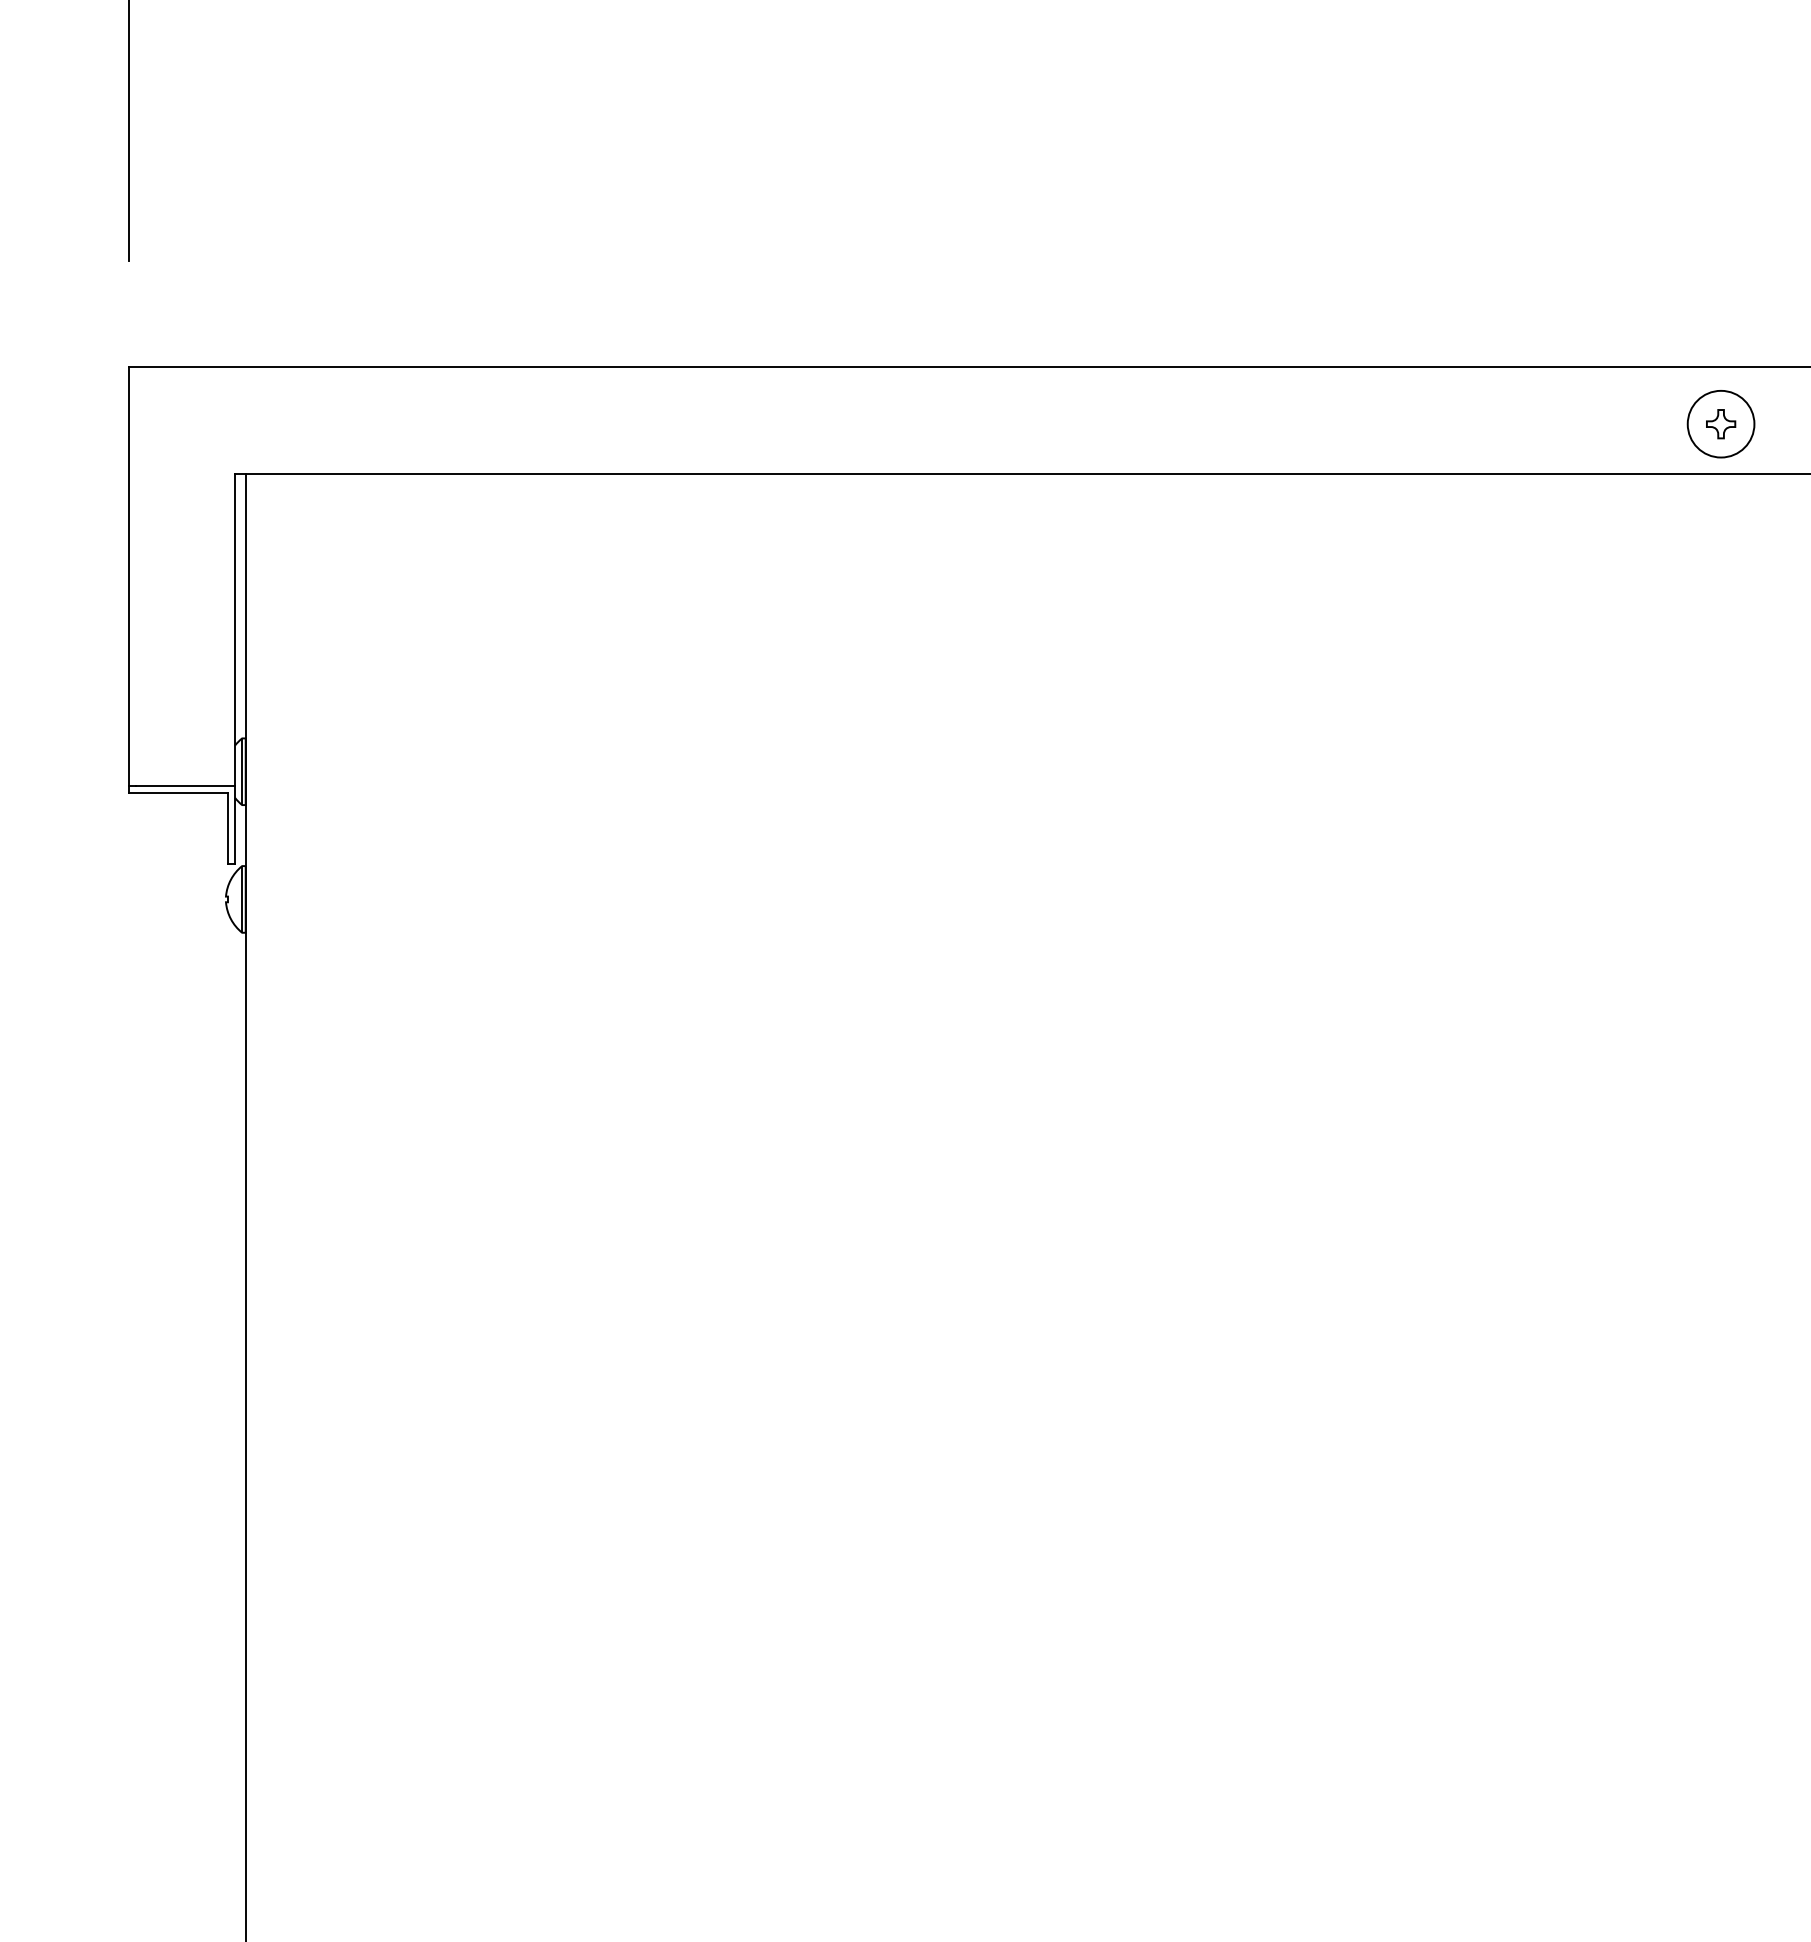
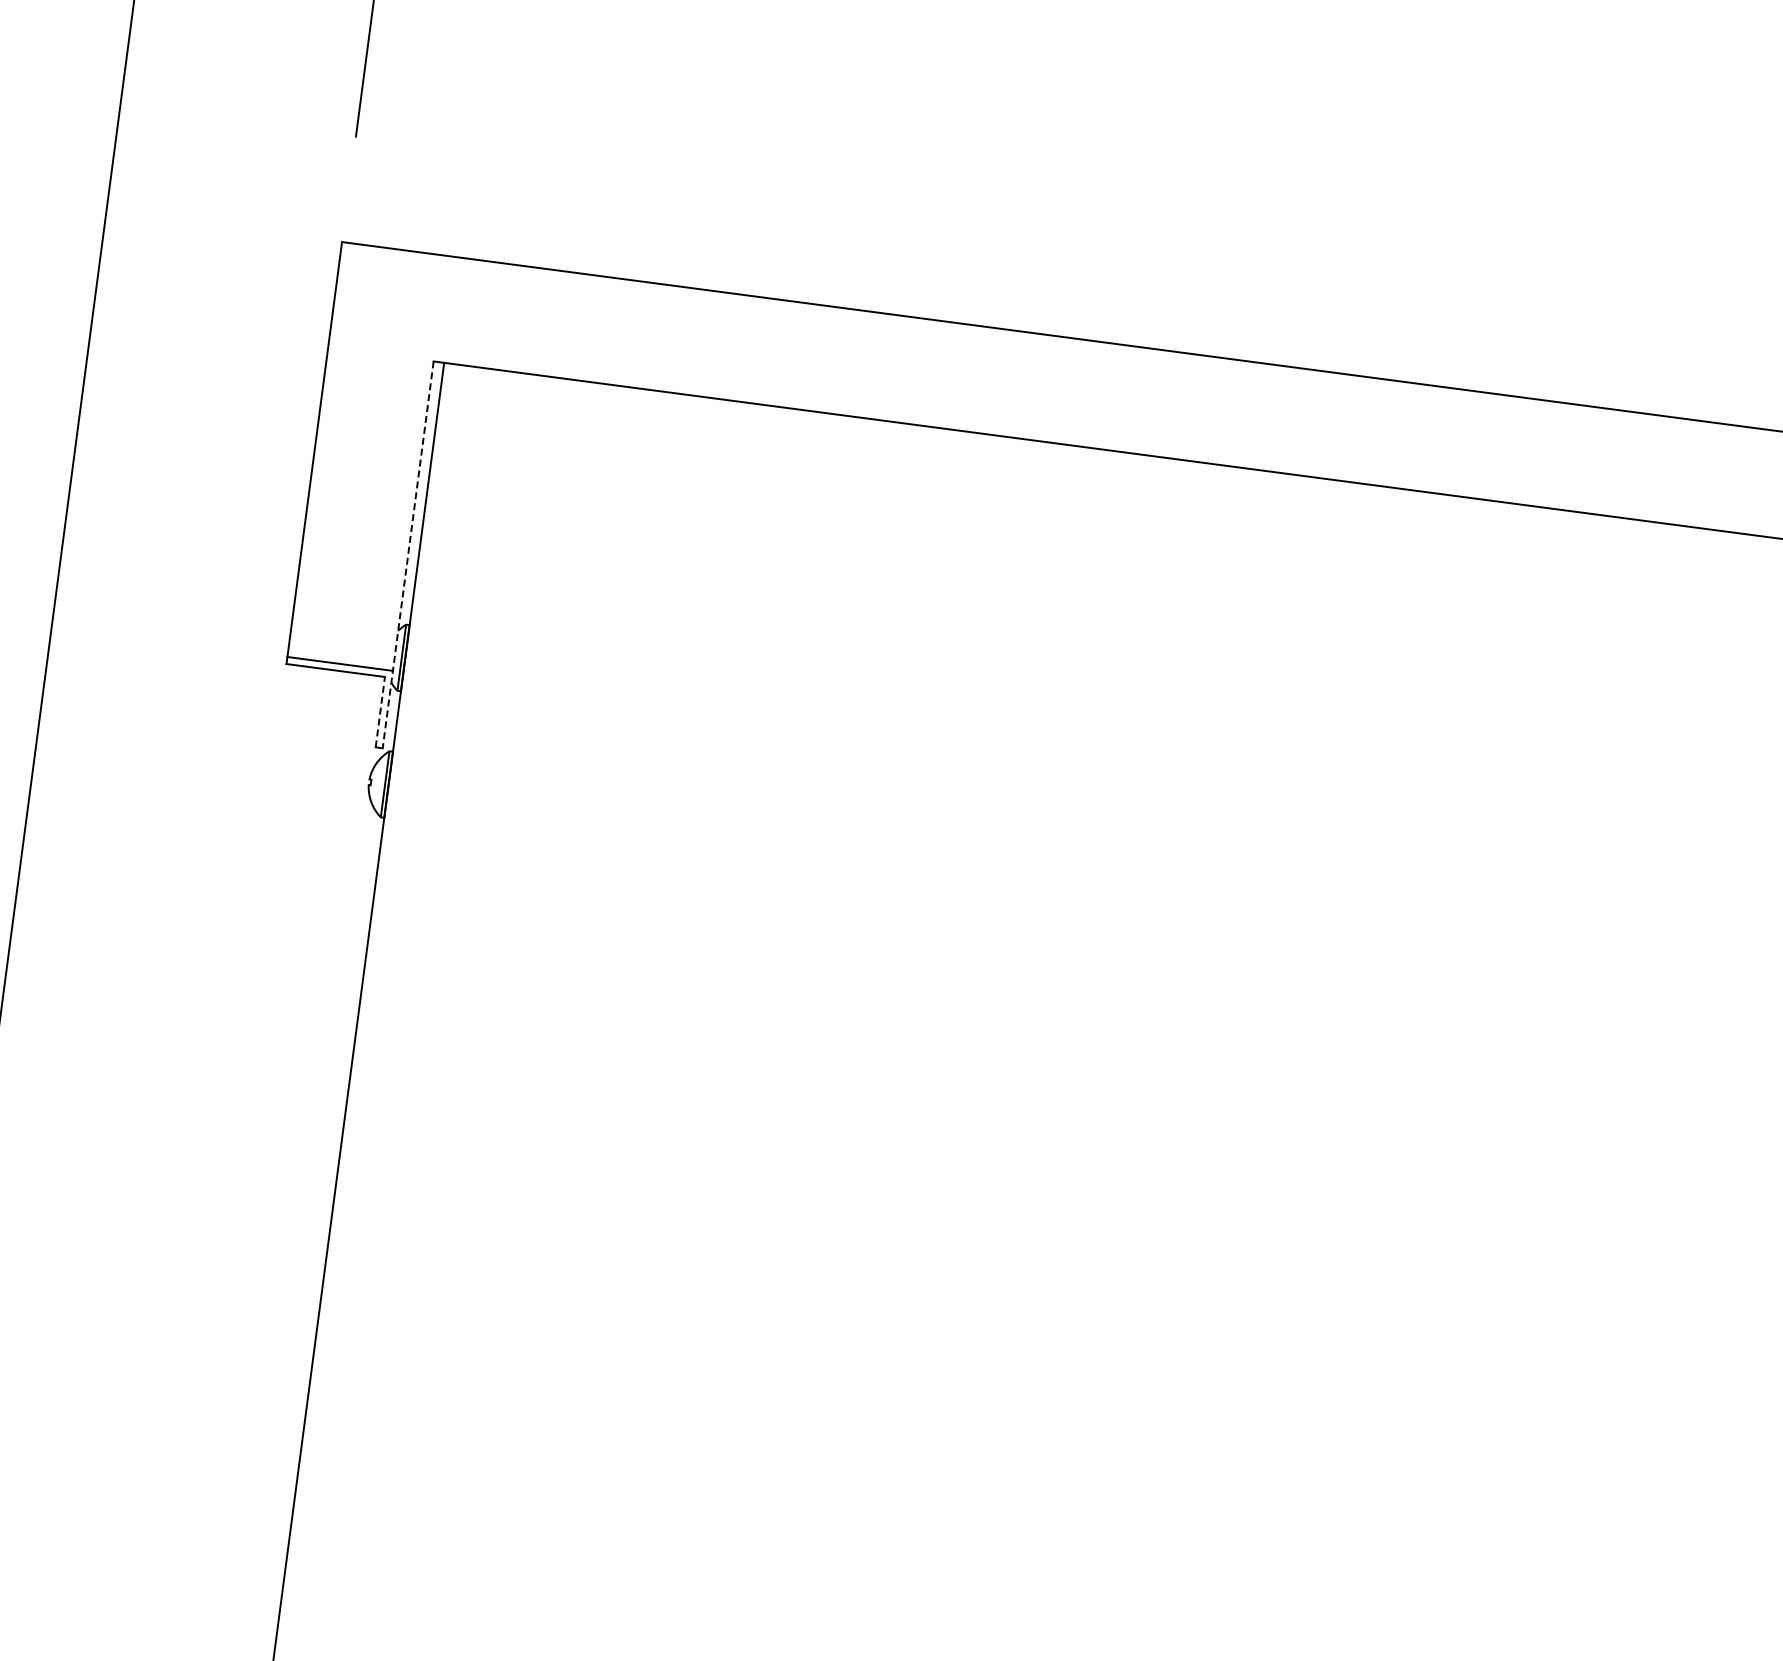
line: (235, 669) -> (408, 555), solid -> dashed
line: (227, 828) -> (379, 712), solid -> dashed

